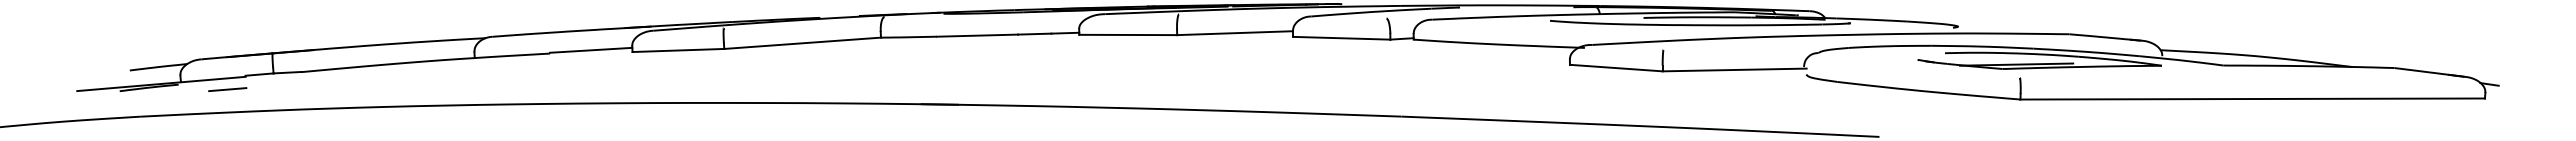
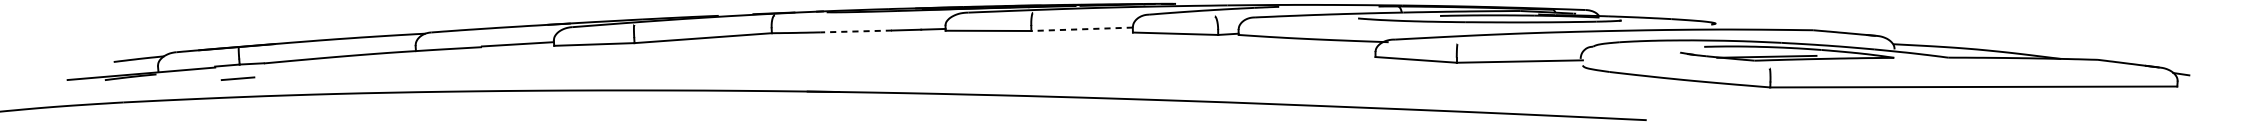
line: (1235, 33) -> (1082, 29), solid -> dashed
line: (977, 35) -> (856, 31), solid -> dashed
line: (227, 89) -> (237, 78), moved

